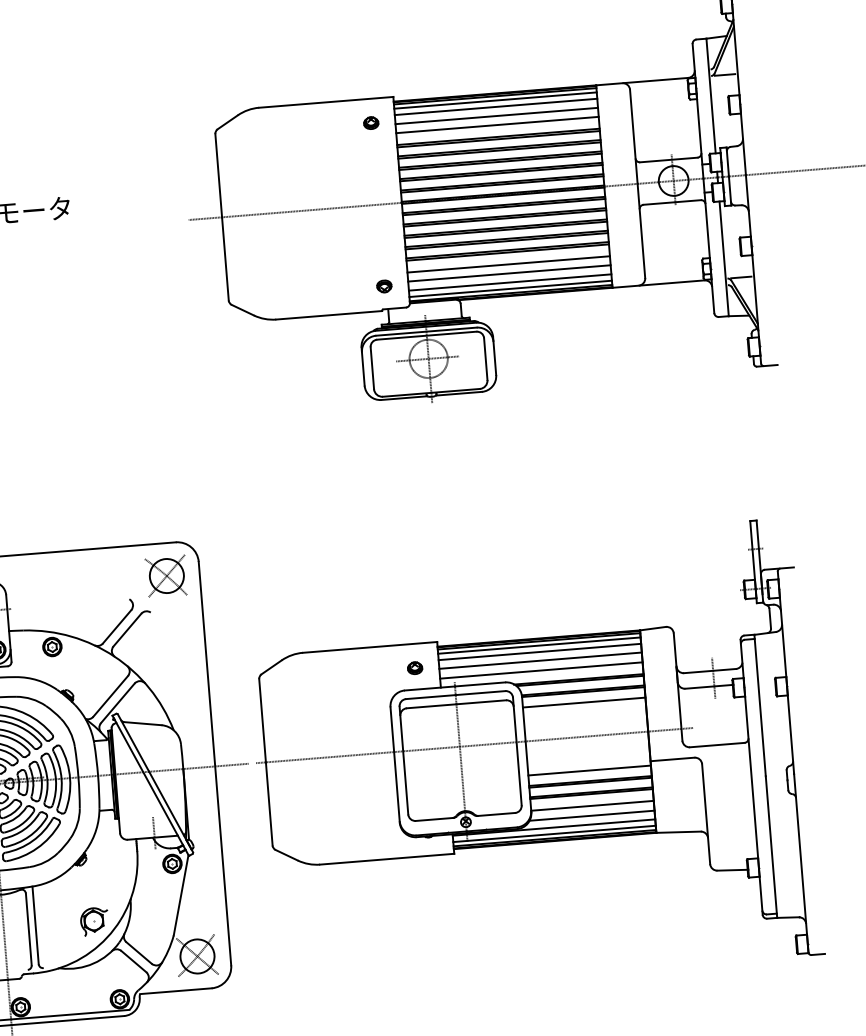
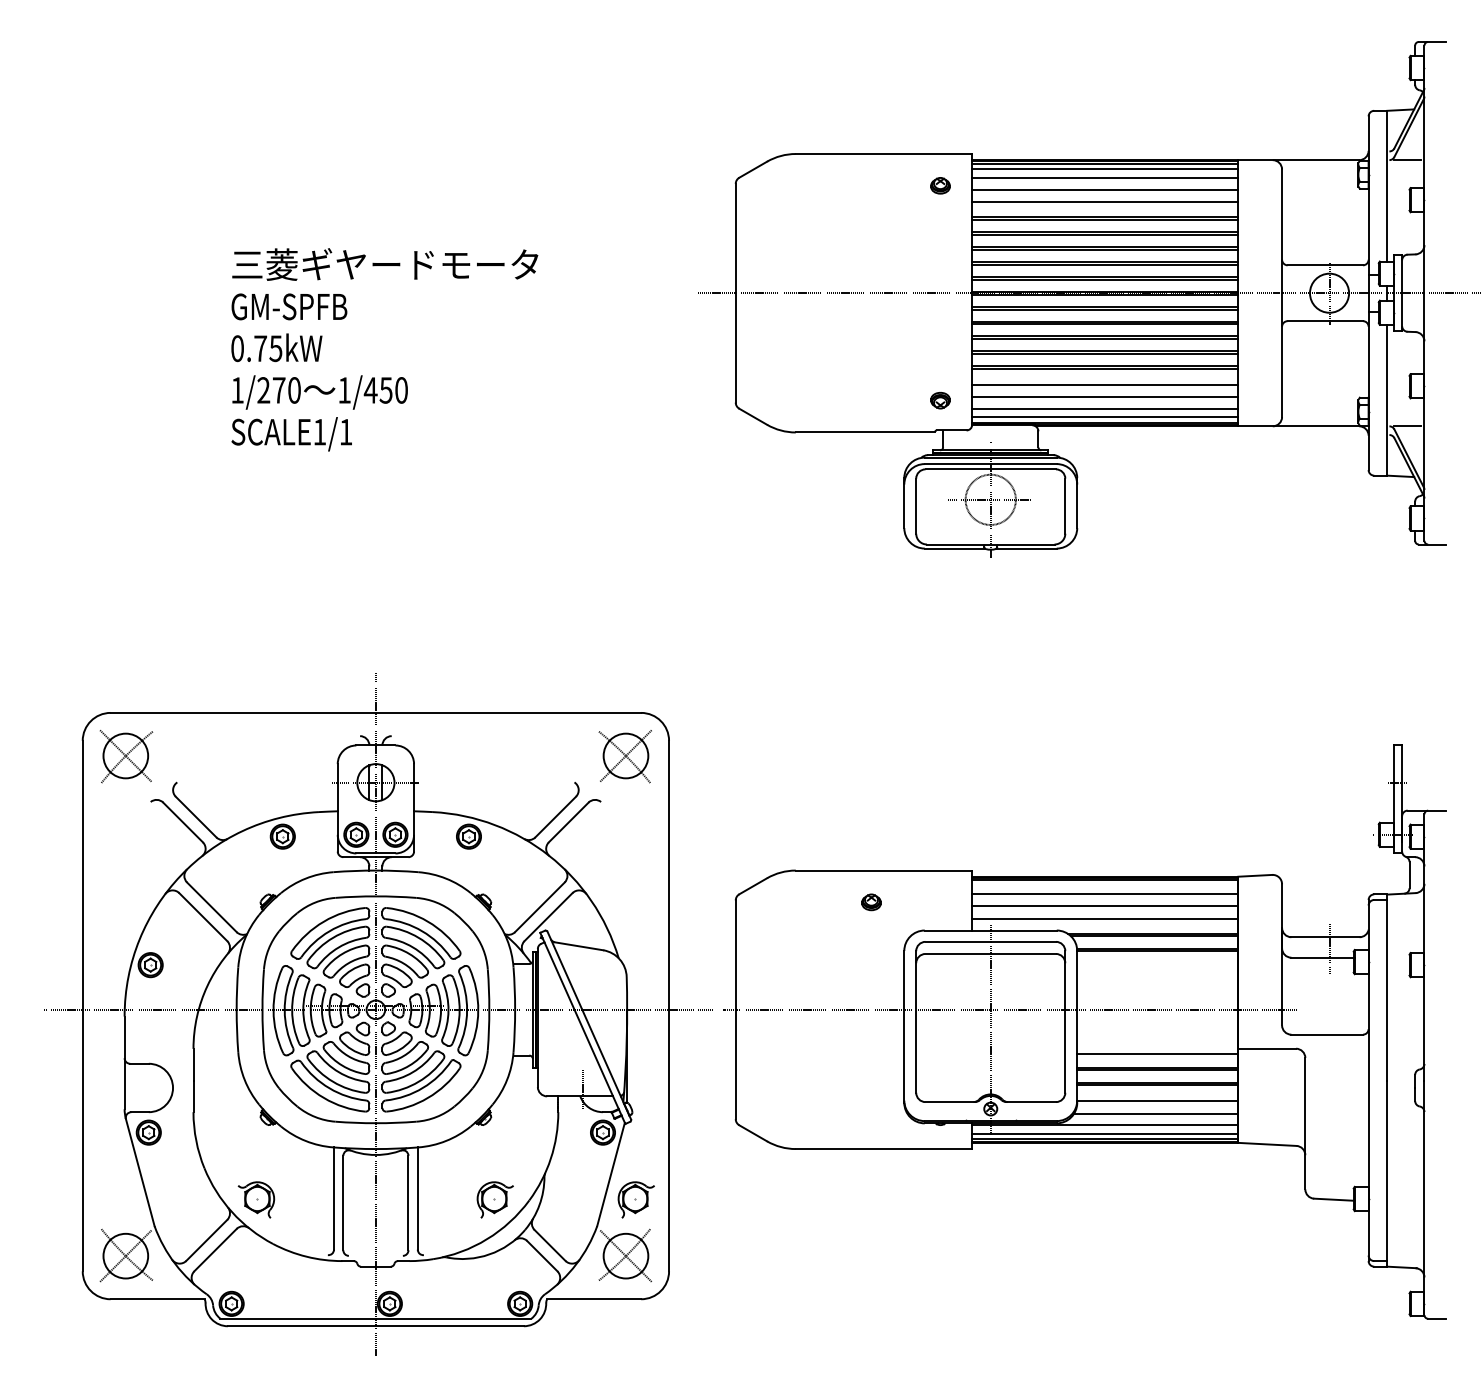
line: (539, 645) -> (1105, 886), removed
part: (415, 668) -> (871, 902), moved
line: (584, 702) -> (1157, 965), removed
part: (201, 912) -> (635, 1199), added

